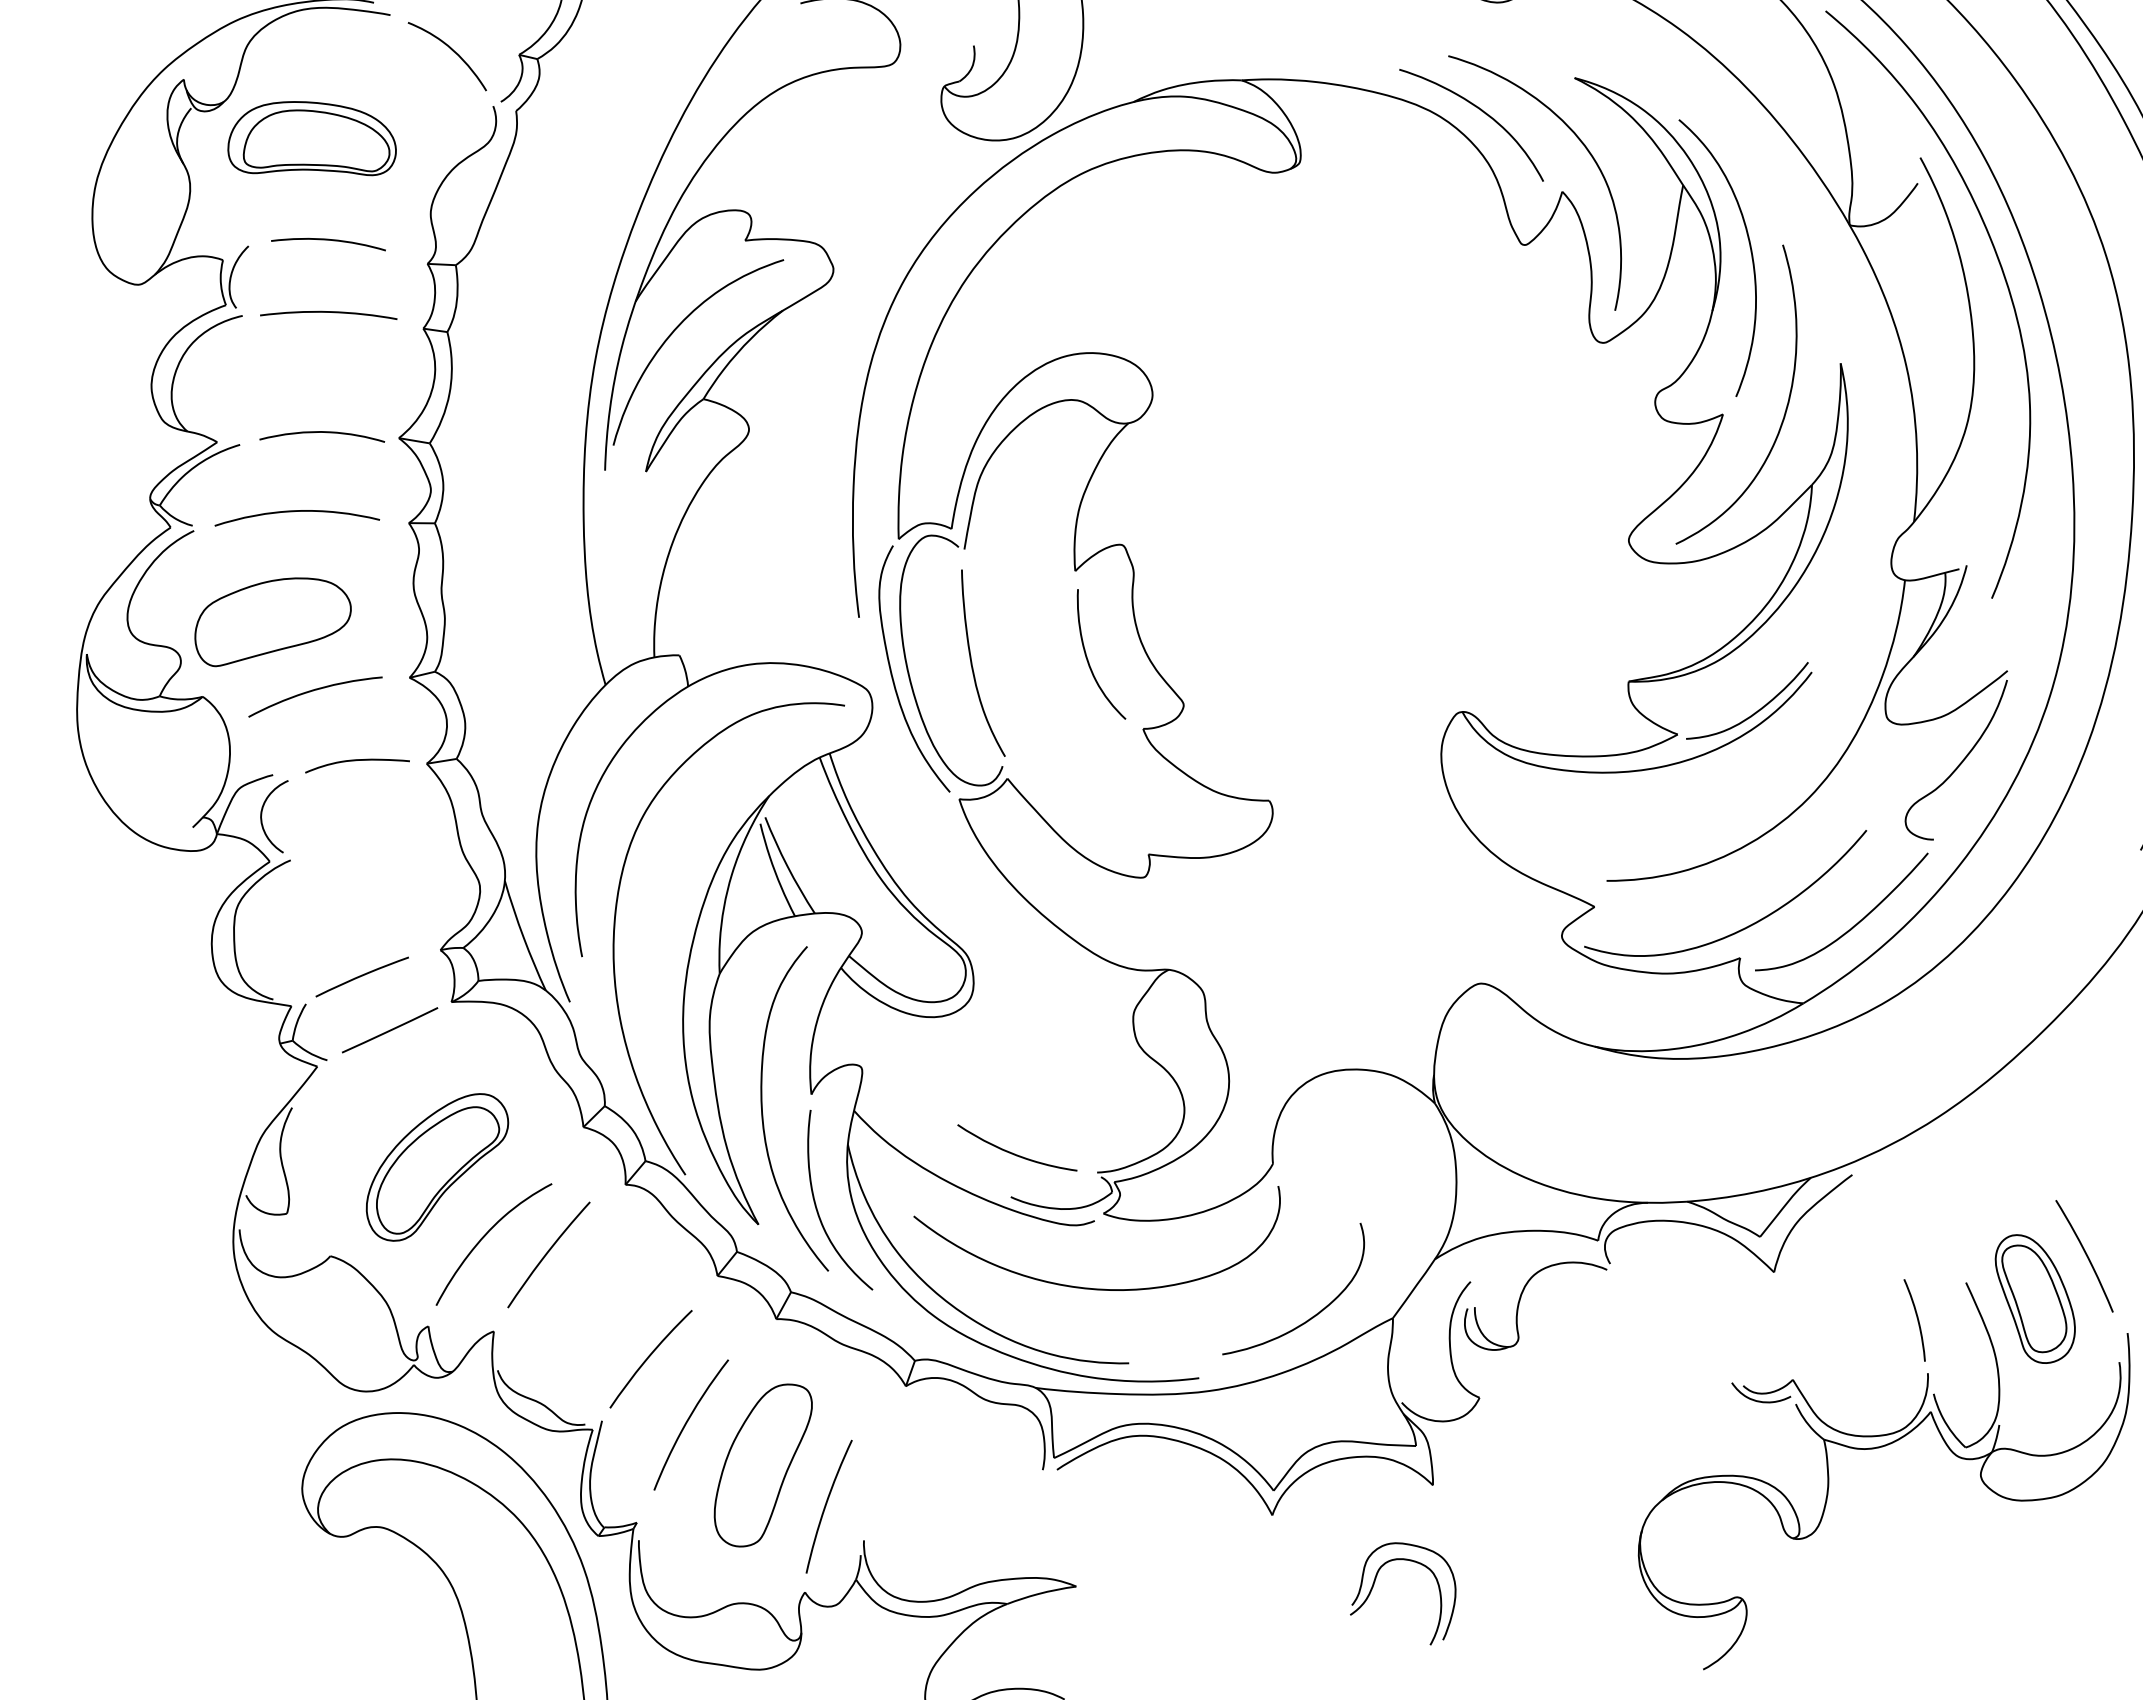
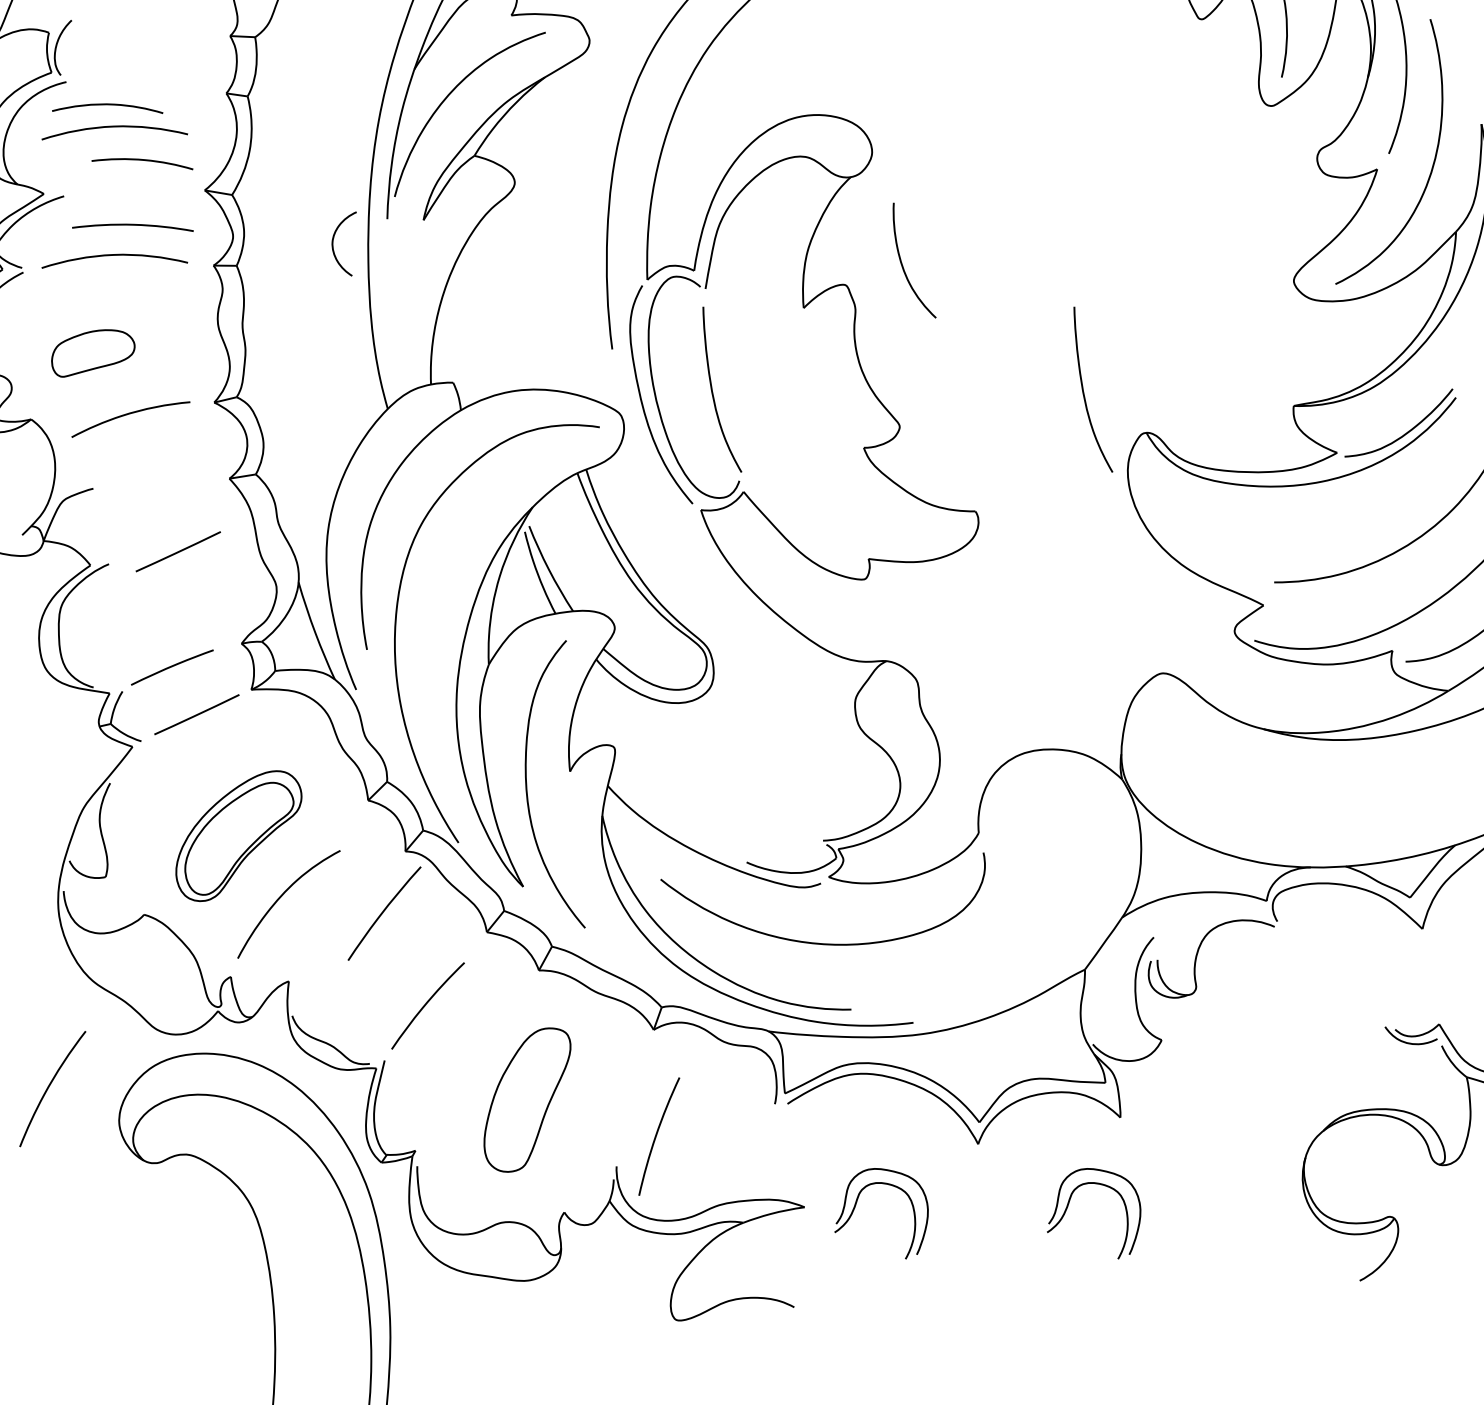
curve: (328, 240) -> (142, 160), moved
curve: (328, 312) -> (132, 225), moved
curve: (297, 366) -> (114, 126), added
curve: (322, 432) -> (107, 104), moved
part: (272, 622) -> (92, 353), size x0.6
curve: (1088, 659) -> (903, 265), moved
curve: (1391, 662) -> (1083, 389), added
curve: (355, 761) -> (166, 476), removed
curve: (262, 815) -> (333, 242), moved
line: (369, 846) -> (178, 551), added
curve: (1015, 1153) -> (750, 823), removed
curve: (817, 1207) -> (575, 871), removed
curve: (548, 1253) -> (384, 912), moved
curve: (1310, 1317) -> (1011, 969), removed
curve: (688, 1421) -> (50, 1085), moved
curve: (826, 1506) -> (656, 1136), moved
part: (1134, 1584) -> (856, 1205), added

